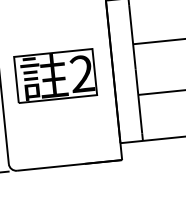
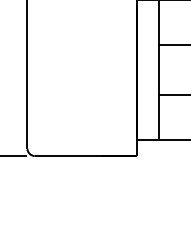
part: (55, 76) -> (81, 68), removed

